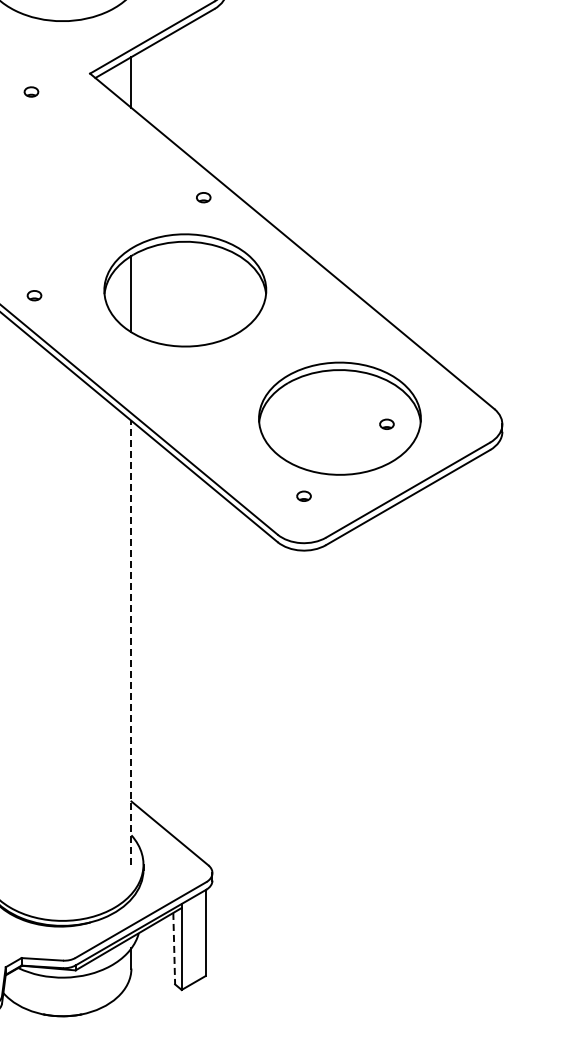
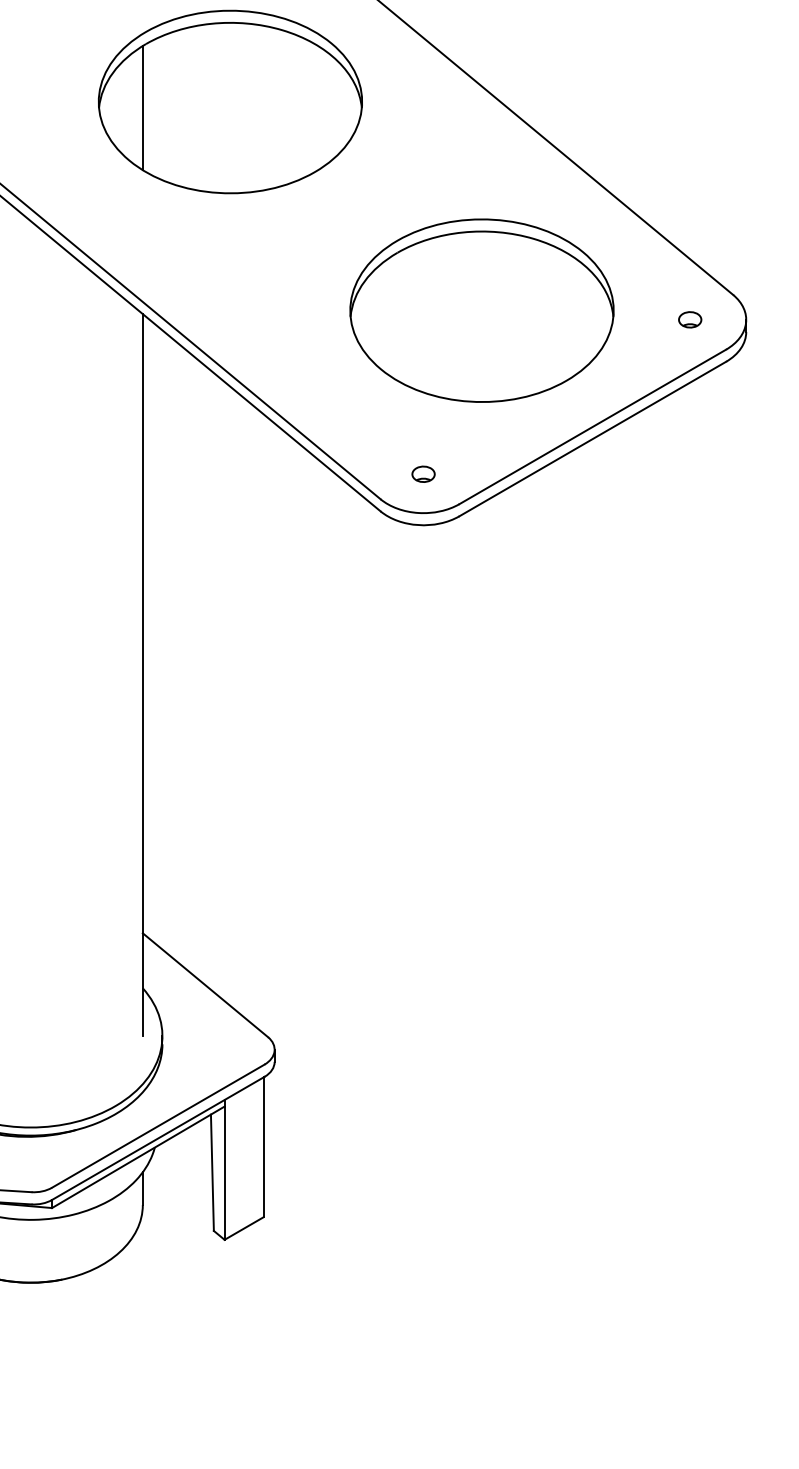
part: (386, 423) -> (689, 318), moved
part: (303, 495) -> (422, 472), moved
line: (131, 642) -> (142, 674), dashed -> solid
line: (174, 948) -> (212, 1172), dashed -> solid

